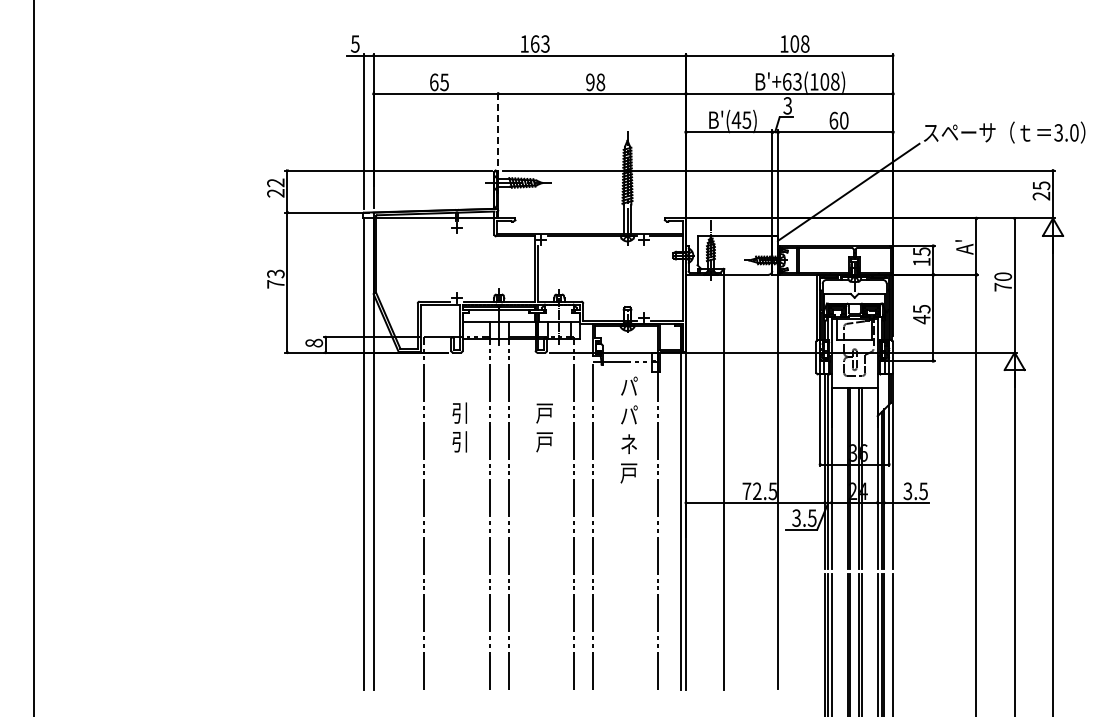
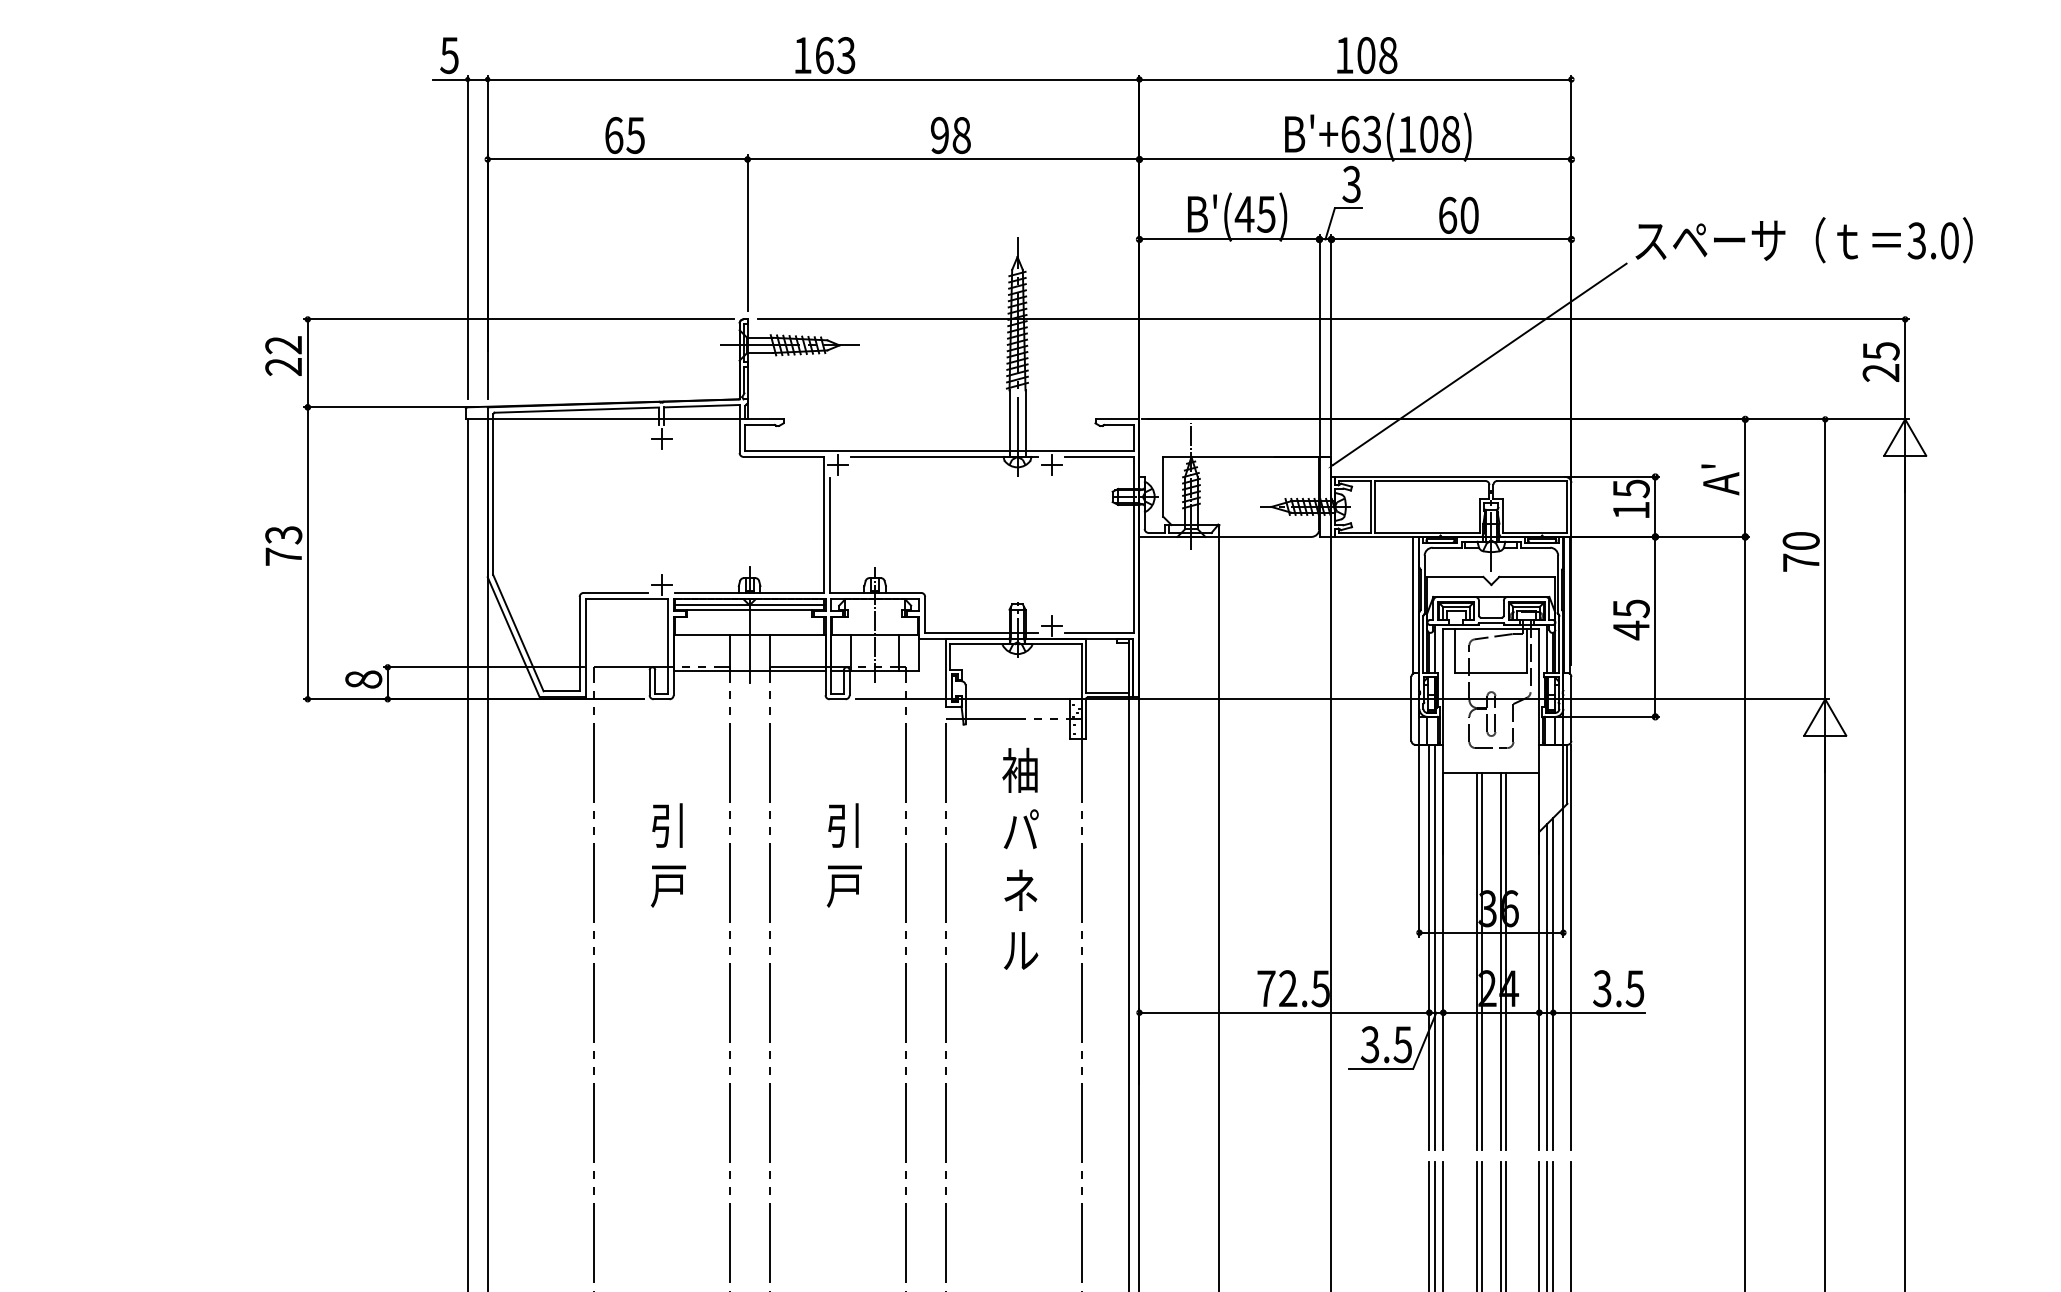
line: (498, 128) -> (748, 231), dashed -> solid
text: (628, 386) -> (1019, 769), パ -> 袖
text: (544, 412) -> (844, 824), 戸 -> 引
text: (460, 441) -> (668, 884), 引 -> 戸
text: (628, 473) -> (1019, 951), 戸 -> ル

